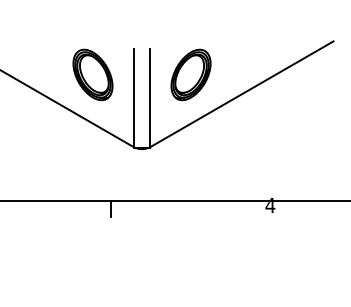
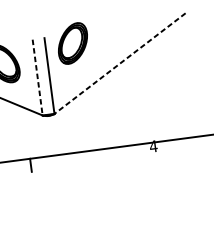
part: (190, 74) -> (72, 43), moved
line: (241, 94) -> (119, 63), solid -> dashed
line: (134, 98) -> (37, 77), solid -> dashed

